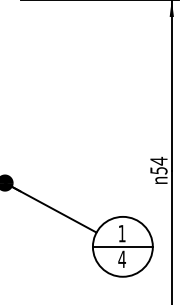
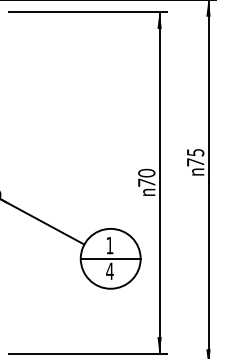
text: (158, 165) -> (146, 177), 54 -> 70

